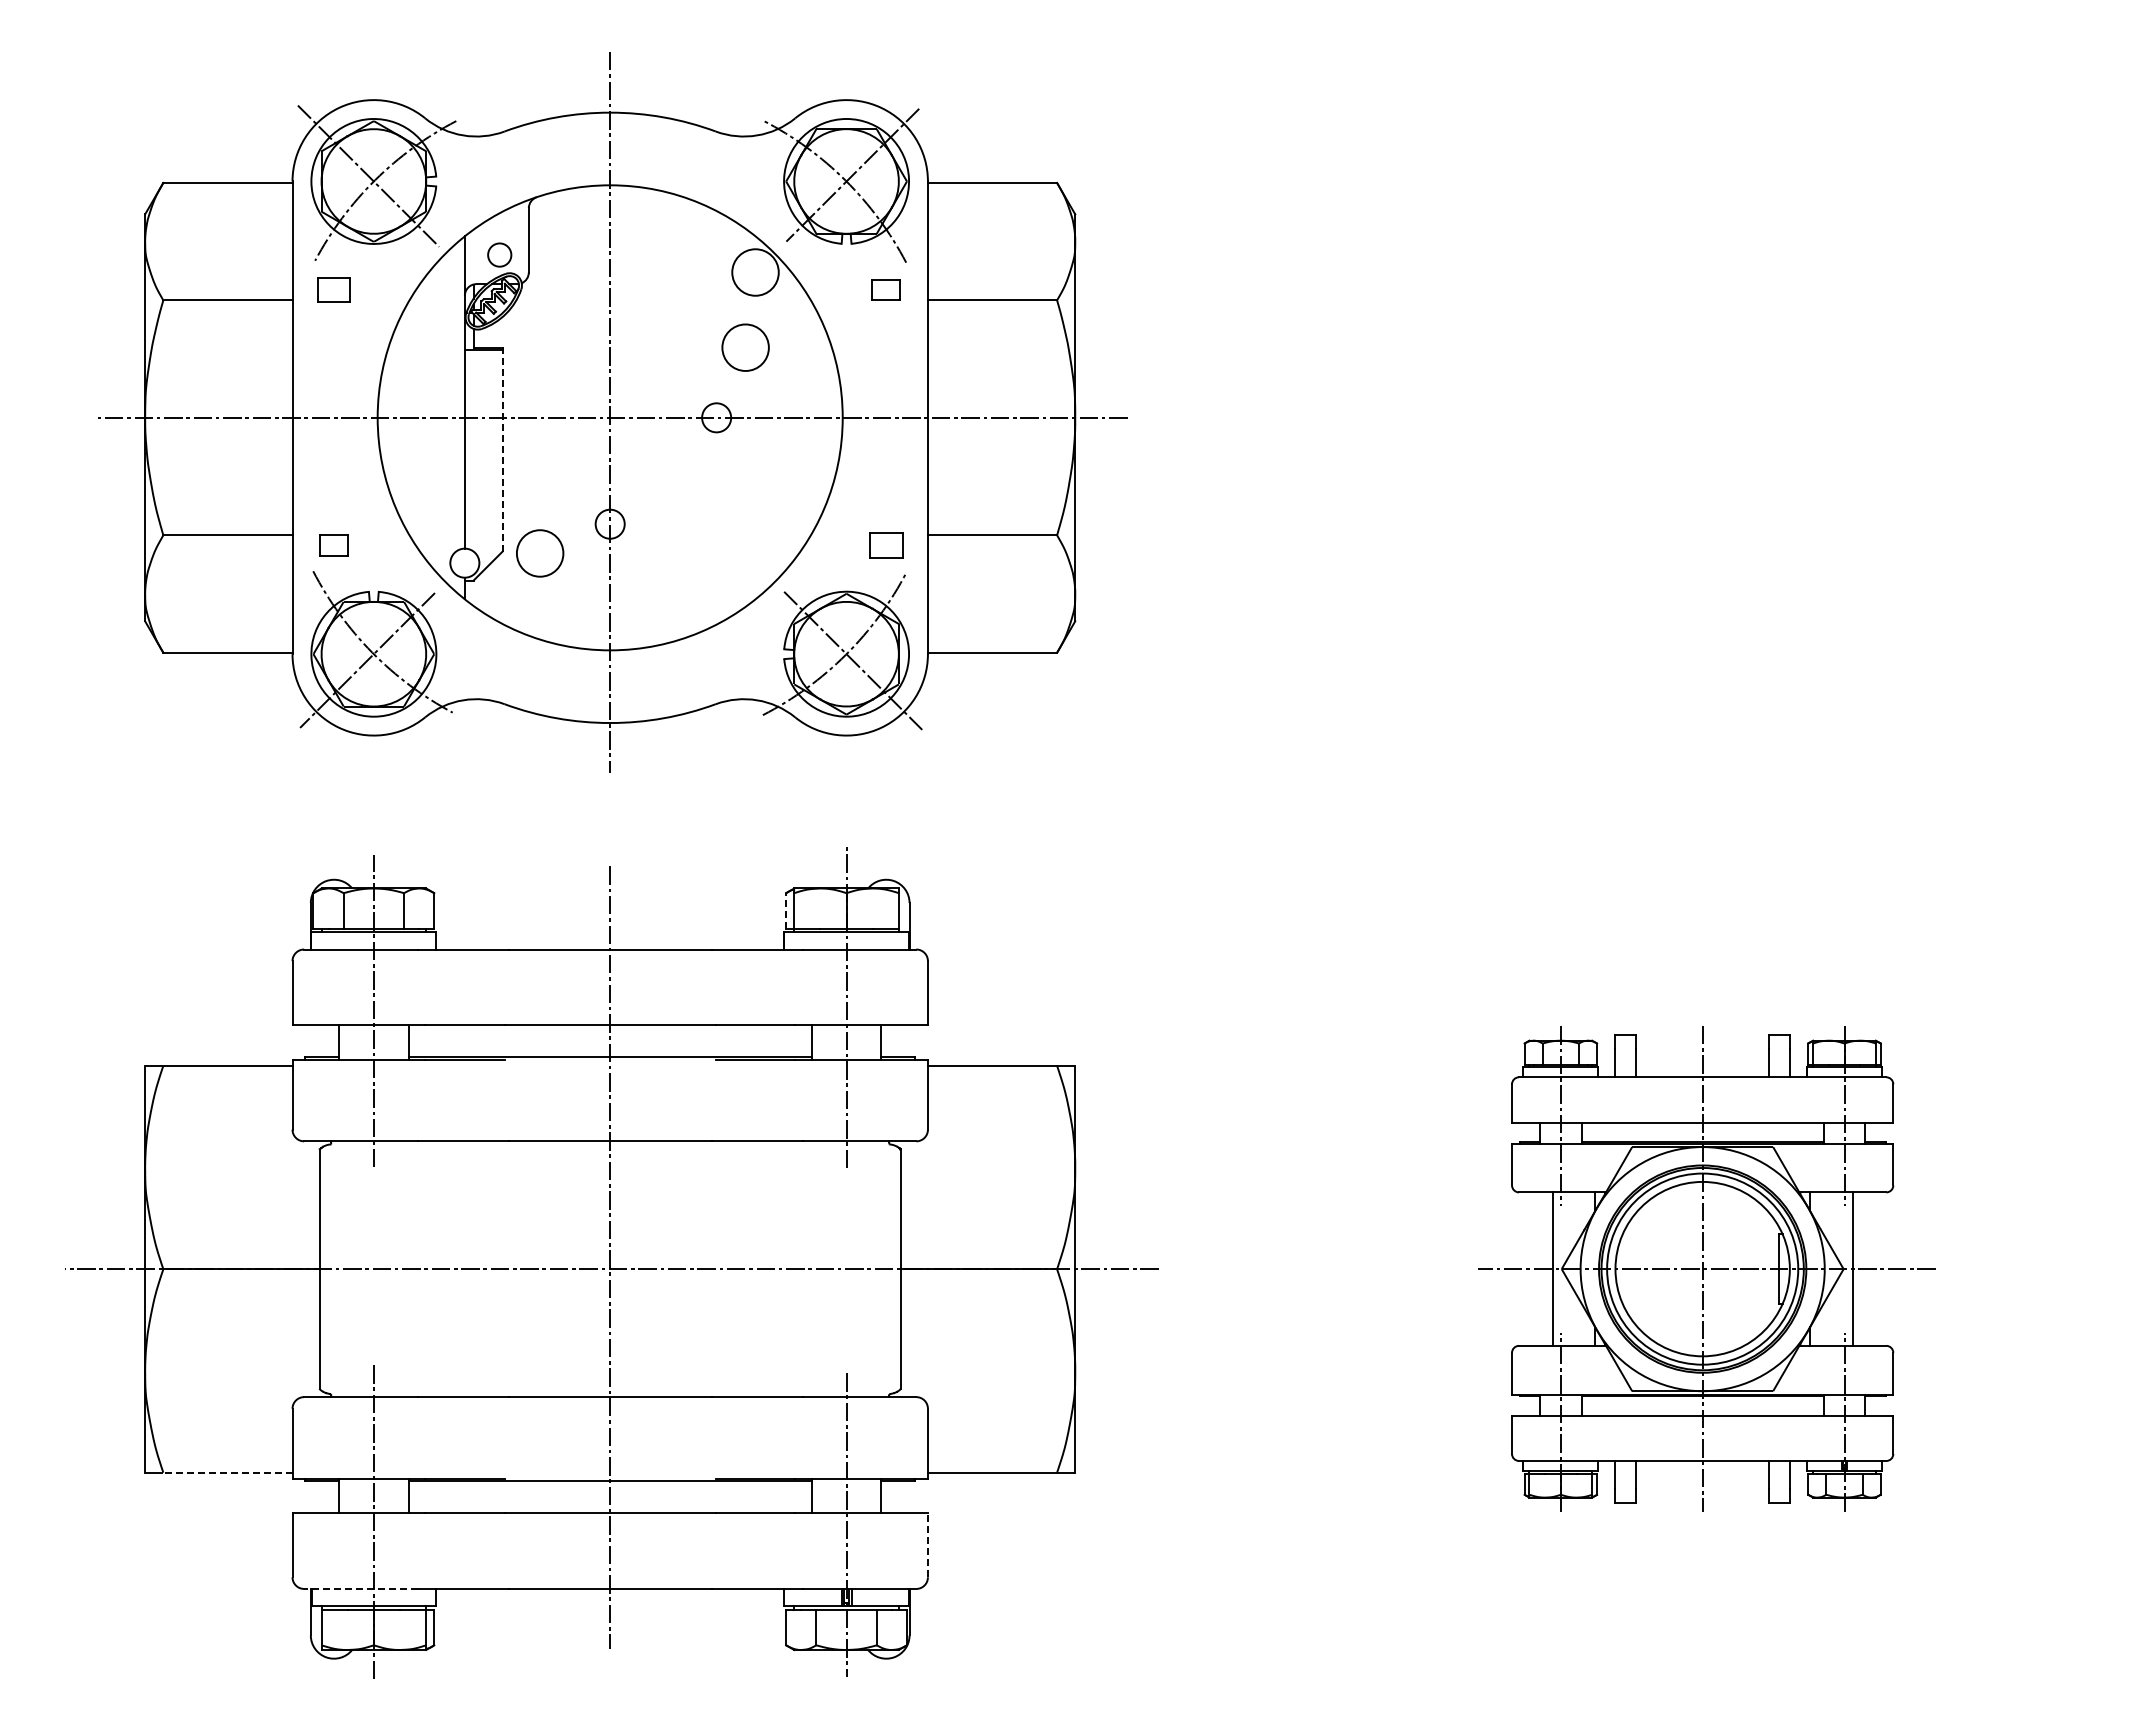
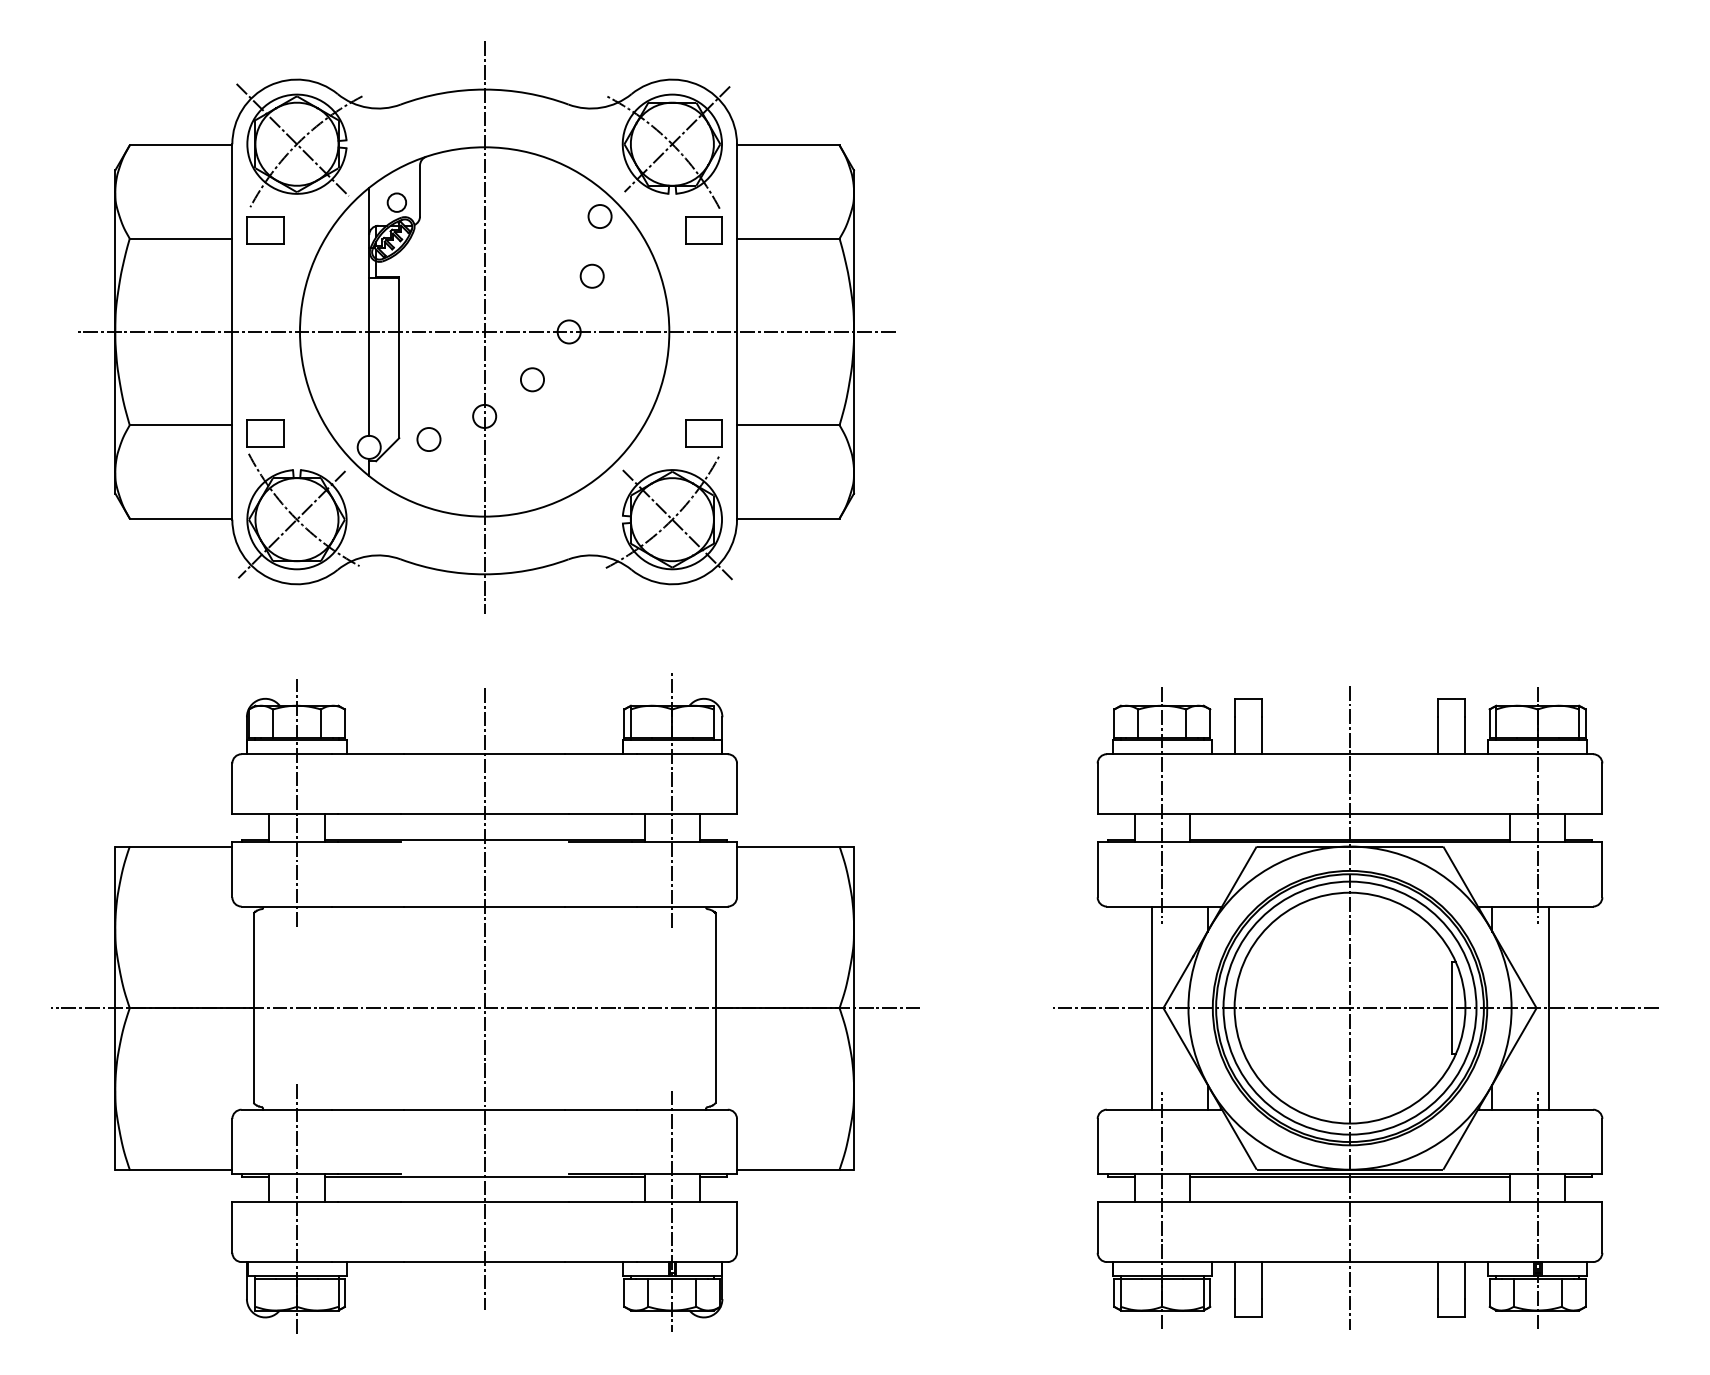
circle: (755, 272) -> (600, 216), size x0.62
part: (333, 289) -> (264, 230), size x1.43
part: (886, 289) -> (704, 230), size x1.67
circle: (745, 347) -> (592, 276), size x0.62
line: (502, 450) -> (399, 357), dashed -> solid
circle: (670, 477) -> (532, 379), added
part: (333, 545) -> (264, 433), size x1.67
part: (886, 545) -> (704, 433), size x1.43
circle: (539, 552) -> (428, 438), size x0.62
line: (786, 910) -> (624, 723), dashed -> solid
part: (1706, 1268) -> (1355, 1007), size x1.67
line: (227, 1472) -> (180, 1169), dashed -> solid
line: (927, 1545) -> (736, 1227), dashed -> solid
line: (360, 1588) -> (286, 1261), dashed -> solid

